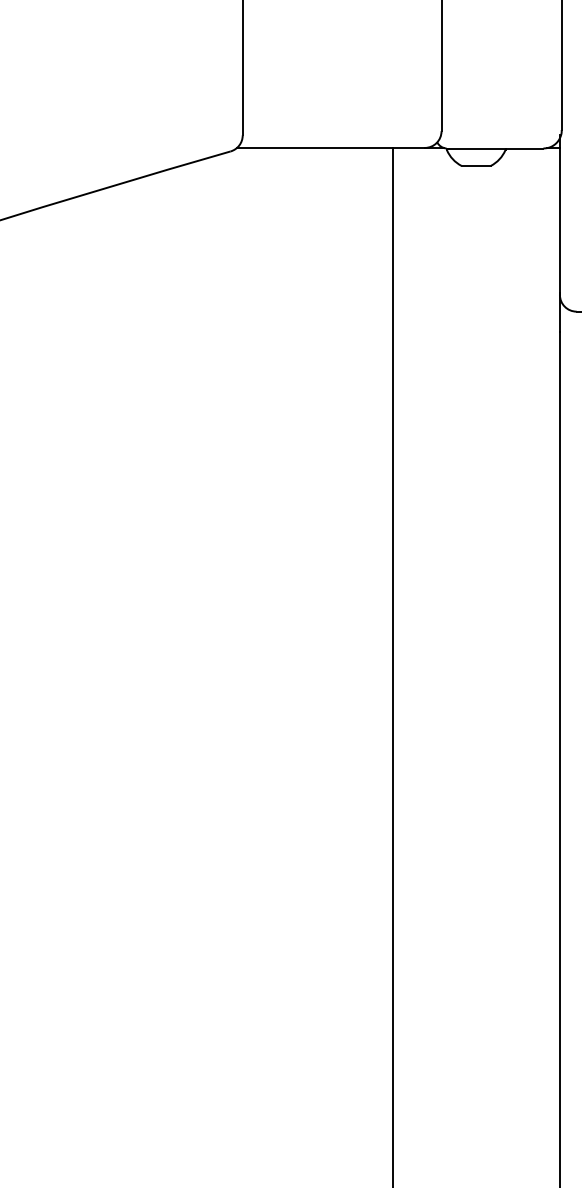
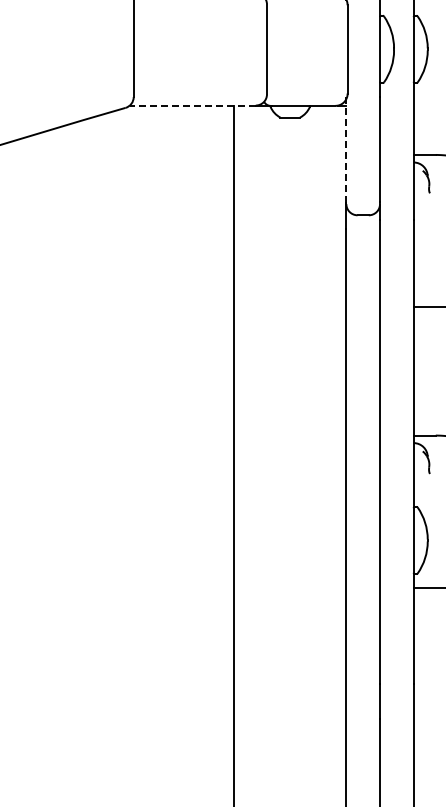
line: (330, 147) -> (192, 105), solid -> dashed
line: (560, 213) -> (346, 149), solid -> dashed

